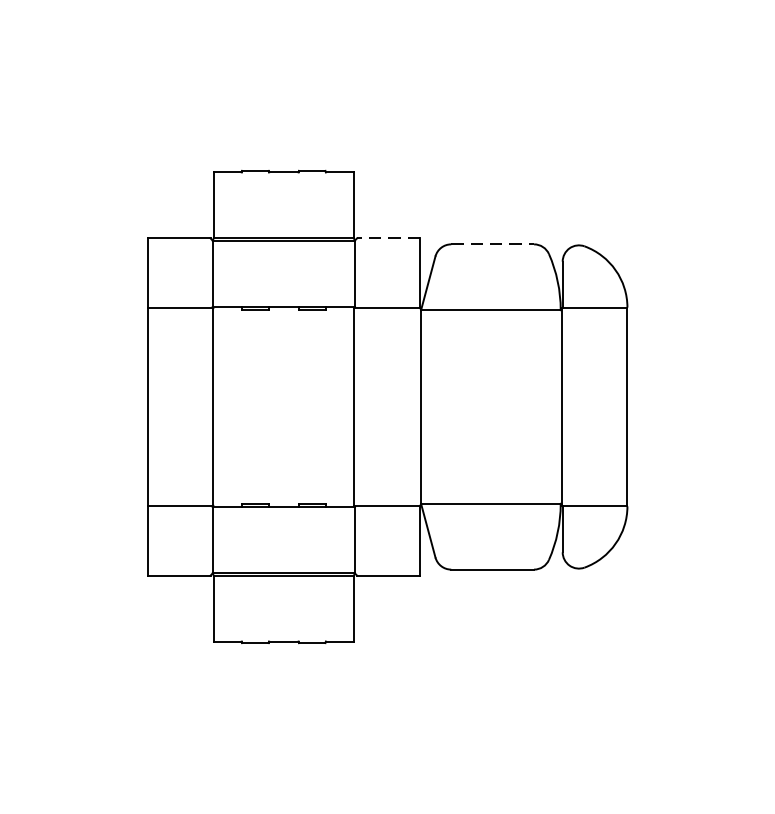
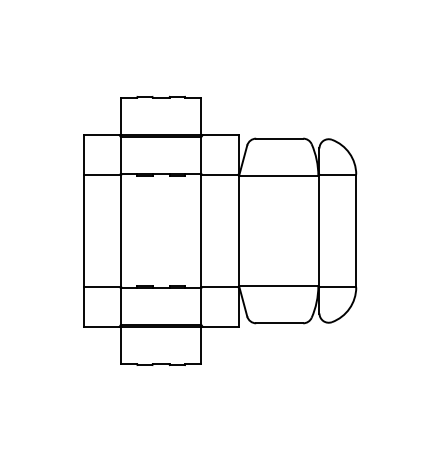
line: (388, 238) -> (220, 135), dashed -> solid
line: (492, 244) -> (279, 138), dashed -> solid

